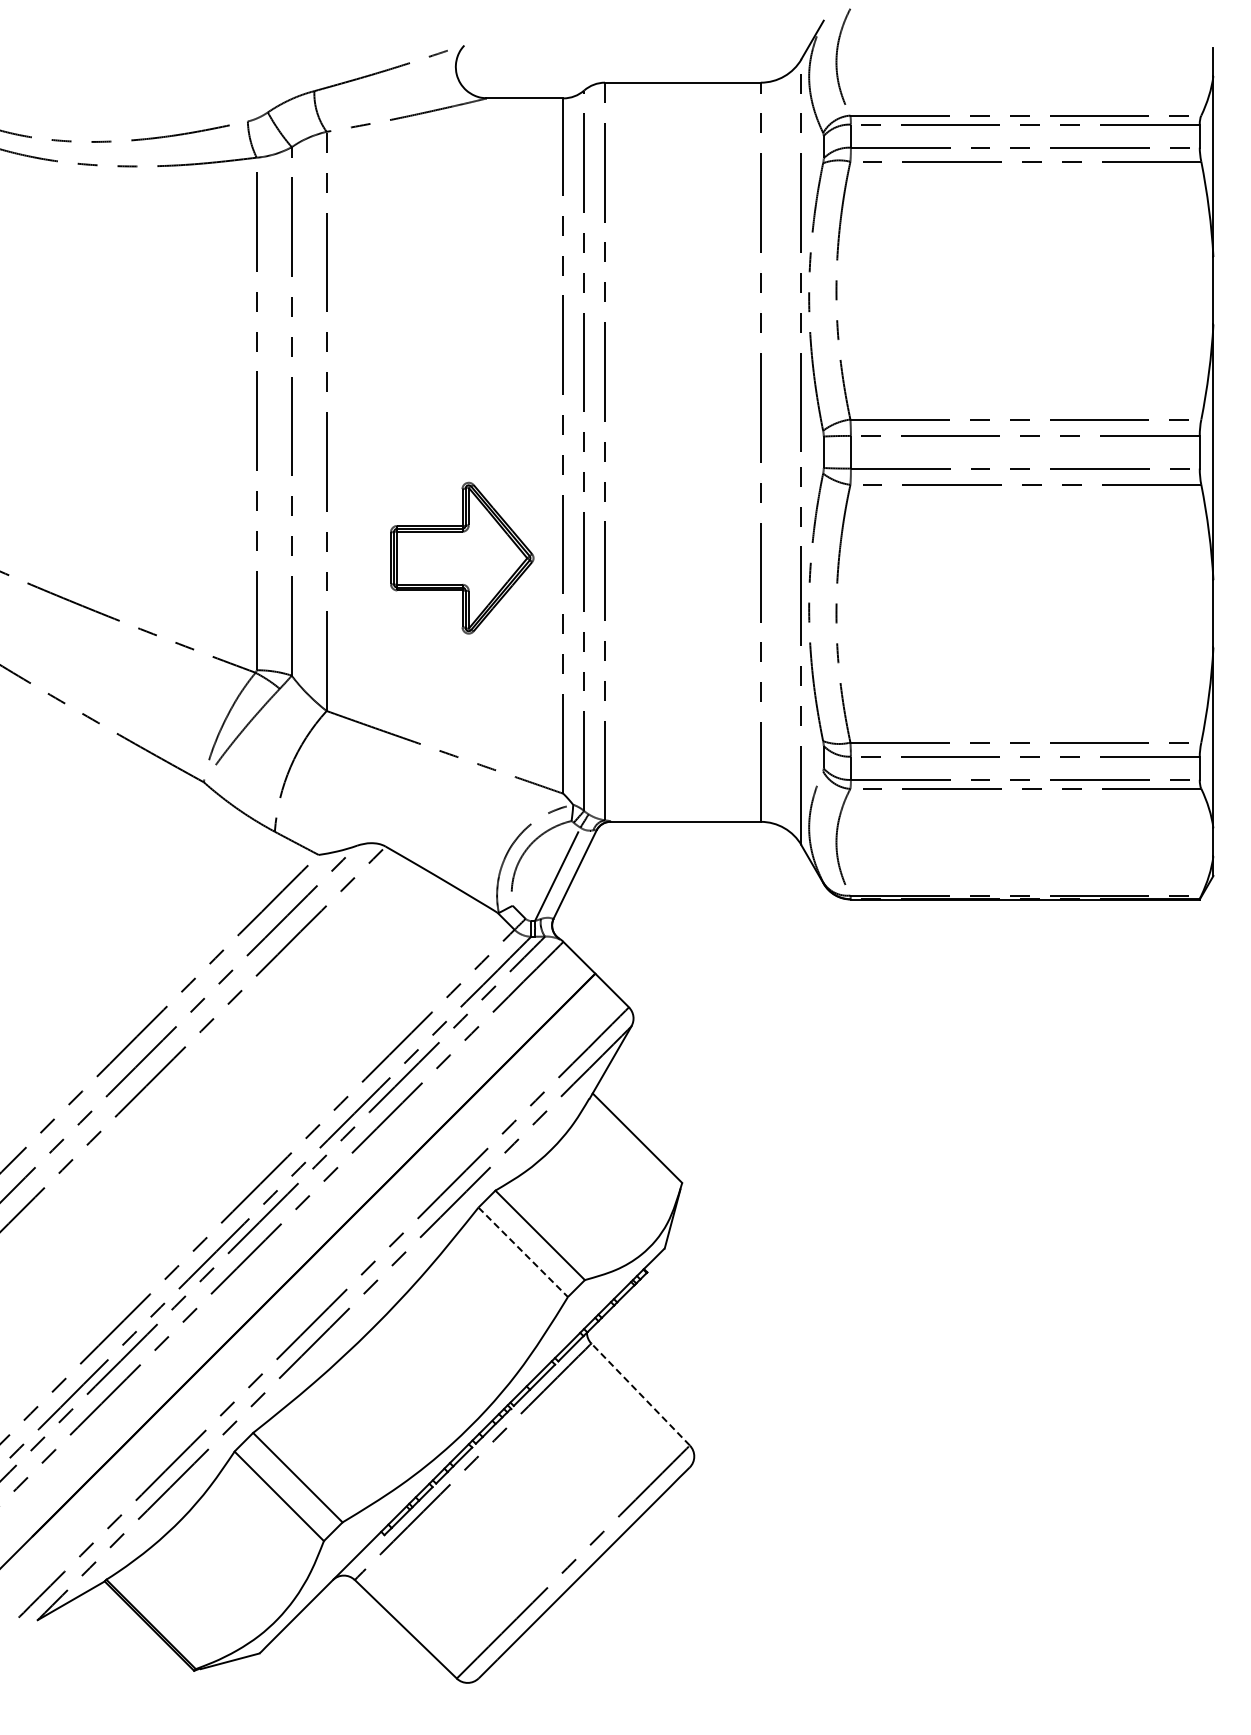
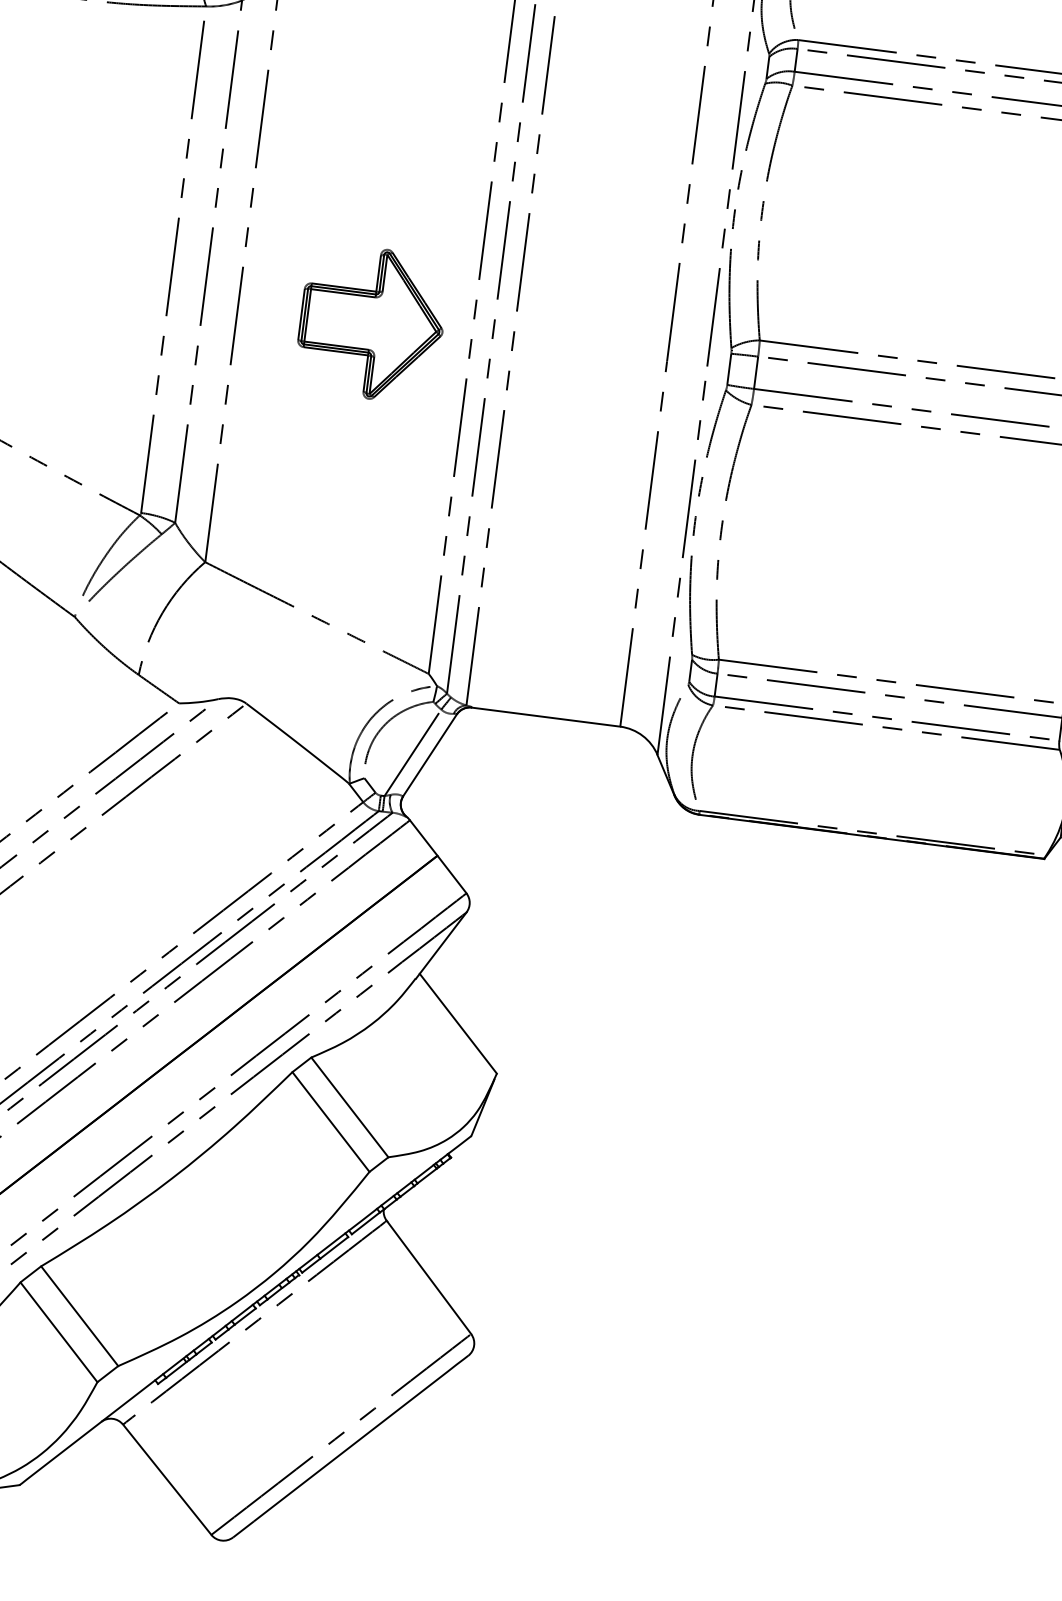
part: (462, 557) -> (372, 322), moved
line: (523, 1252) -> (331, 1122), dashed -> solid
line: (640, 1394) -> (428, 1277), dashed -> solid

